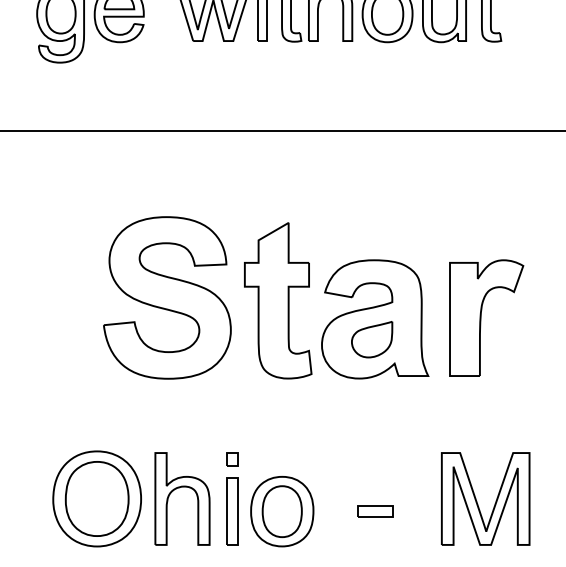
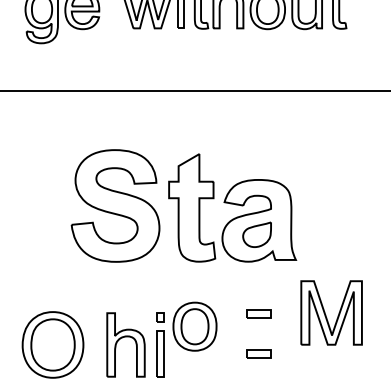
part: (486, 317) -> (336, 219), removed
part: (374, 453) -> (258, 313), added
part: (96, 498) -> (52, 344), moved
part: (485, 498) -> (331, 312), moved
part: (281, 511) -> (194, 326), moved

